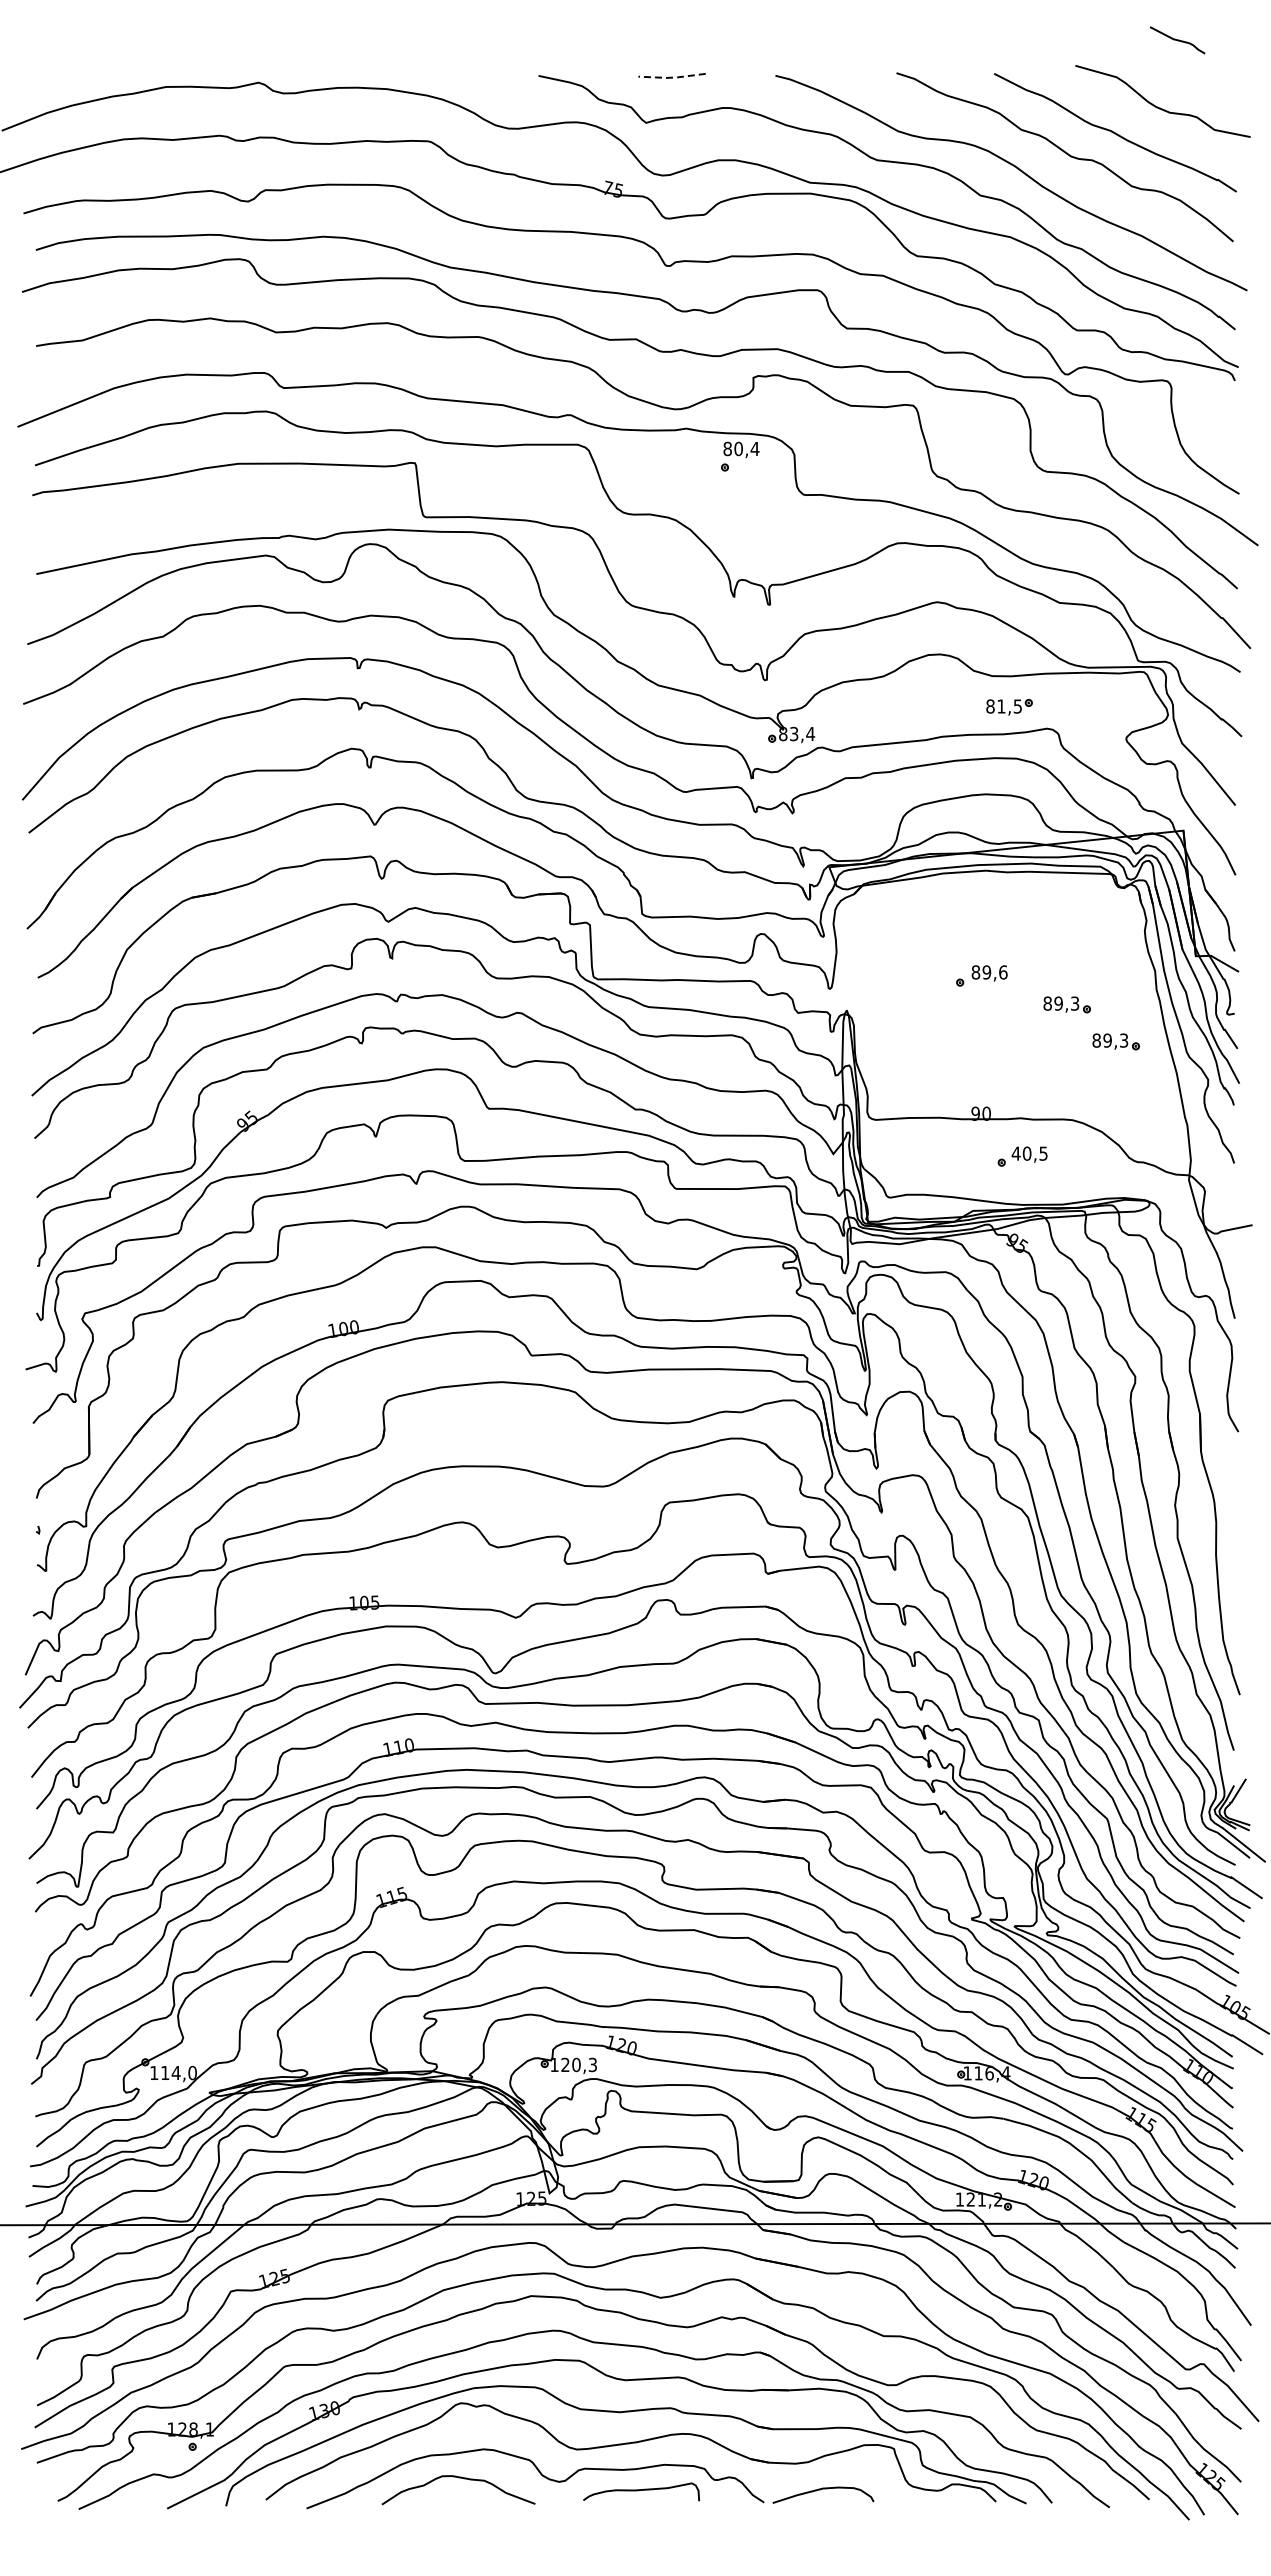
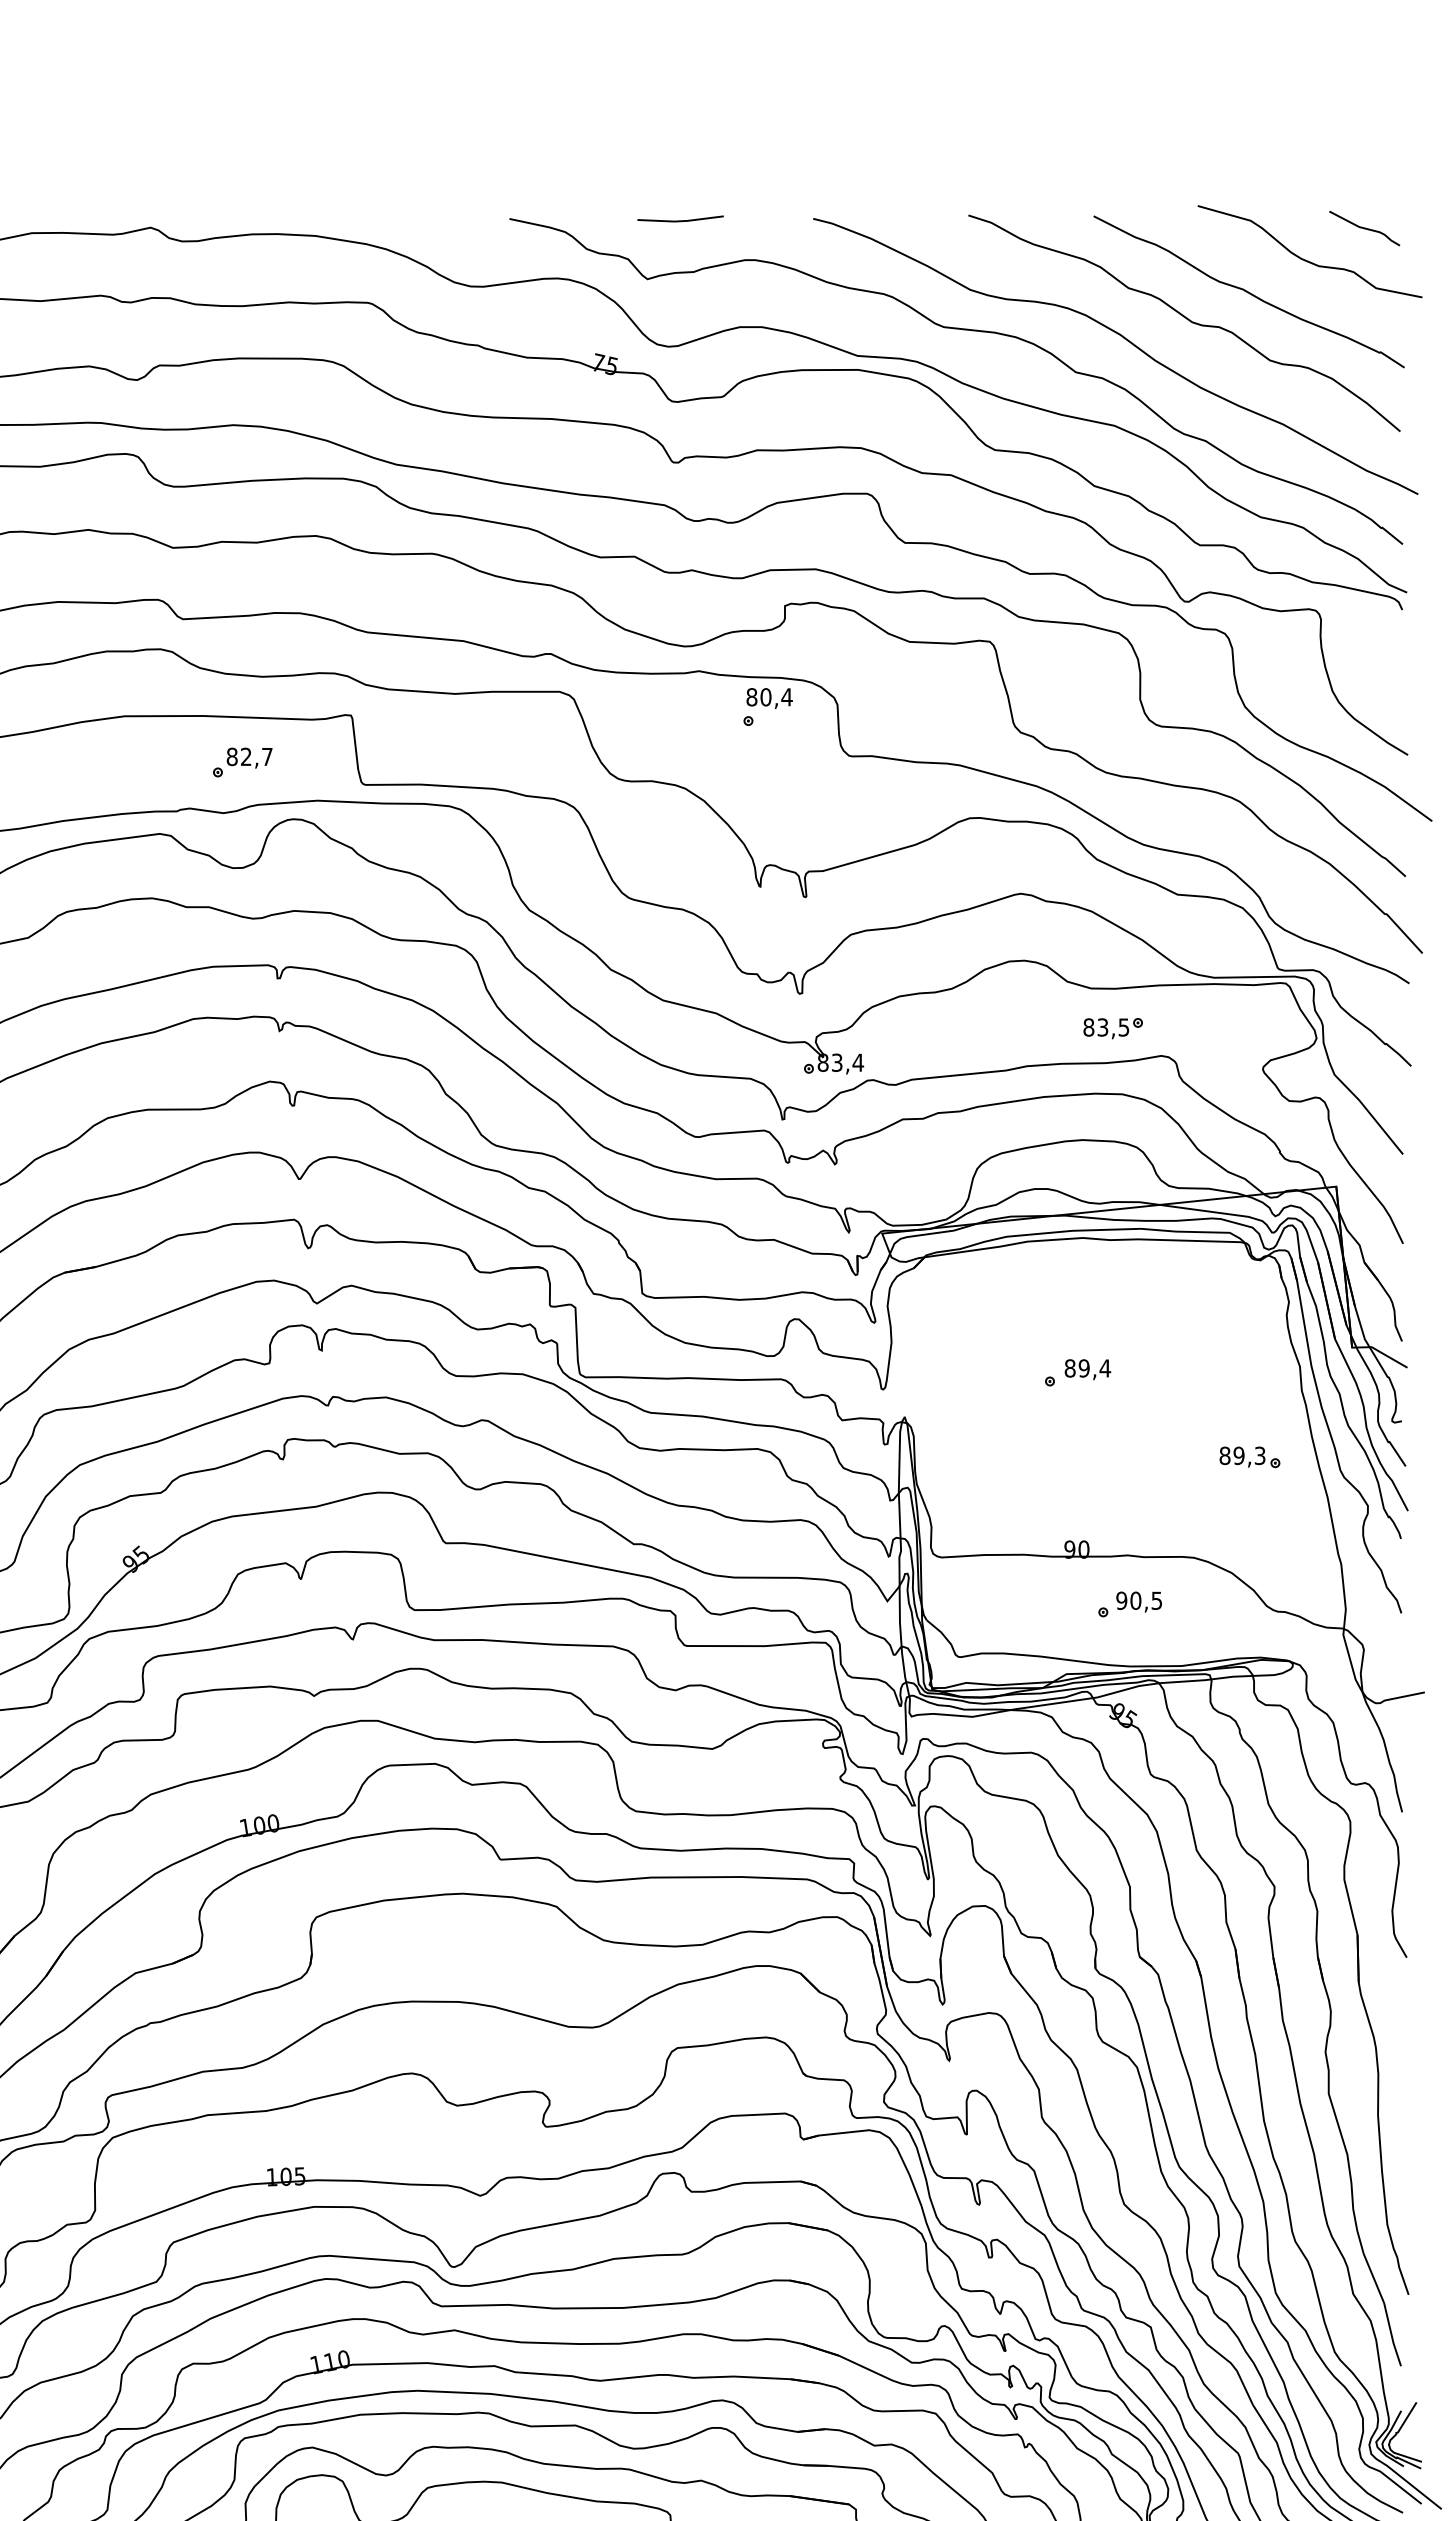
curve: (1177, 40) -> (1364, 228), moved
line: (671, 77) -> (679, 221), dashed -> solid
part: (330, 499) -> (242, 762), added
text: (1001, 706) -> (1102, 1027), 81,5 -> 83,5
text: (1002, 972) -> (1104, 1368), 89,6 -> 89,4
part: (1066, 1004) -> (1186, 1409), removed
text: (1015, 1153) -> (1120, 1600), 40,5 -> 90,5

